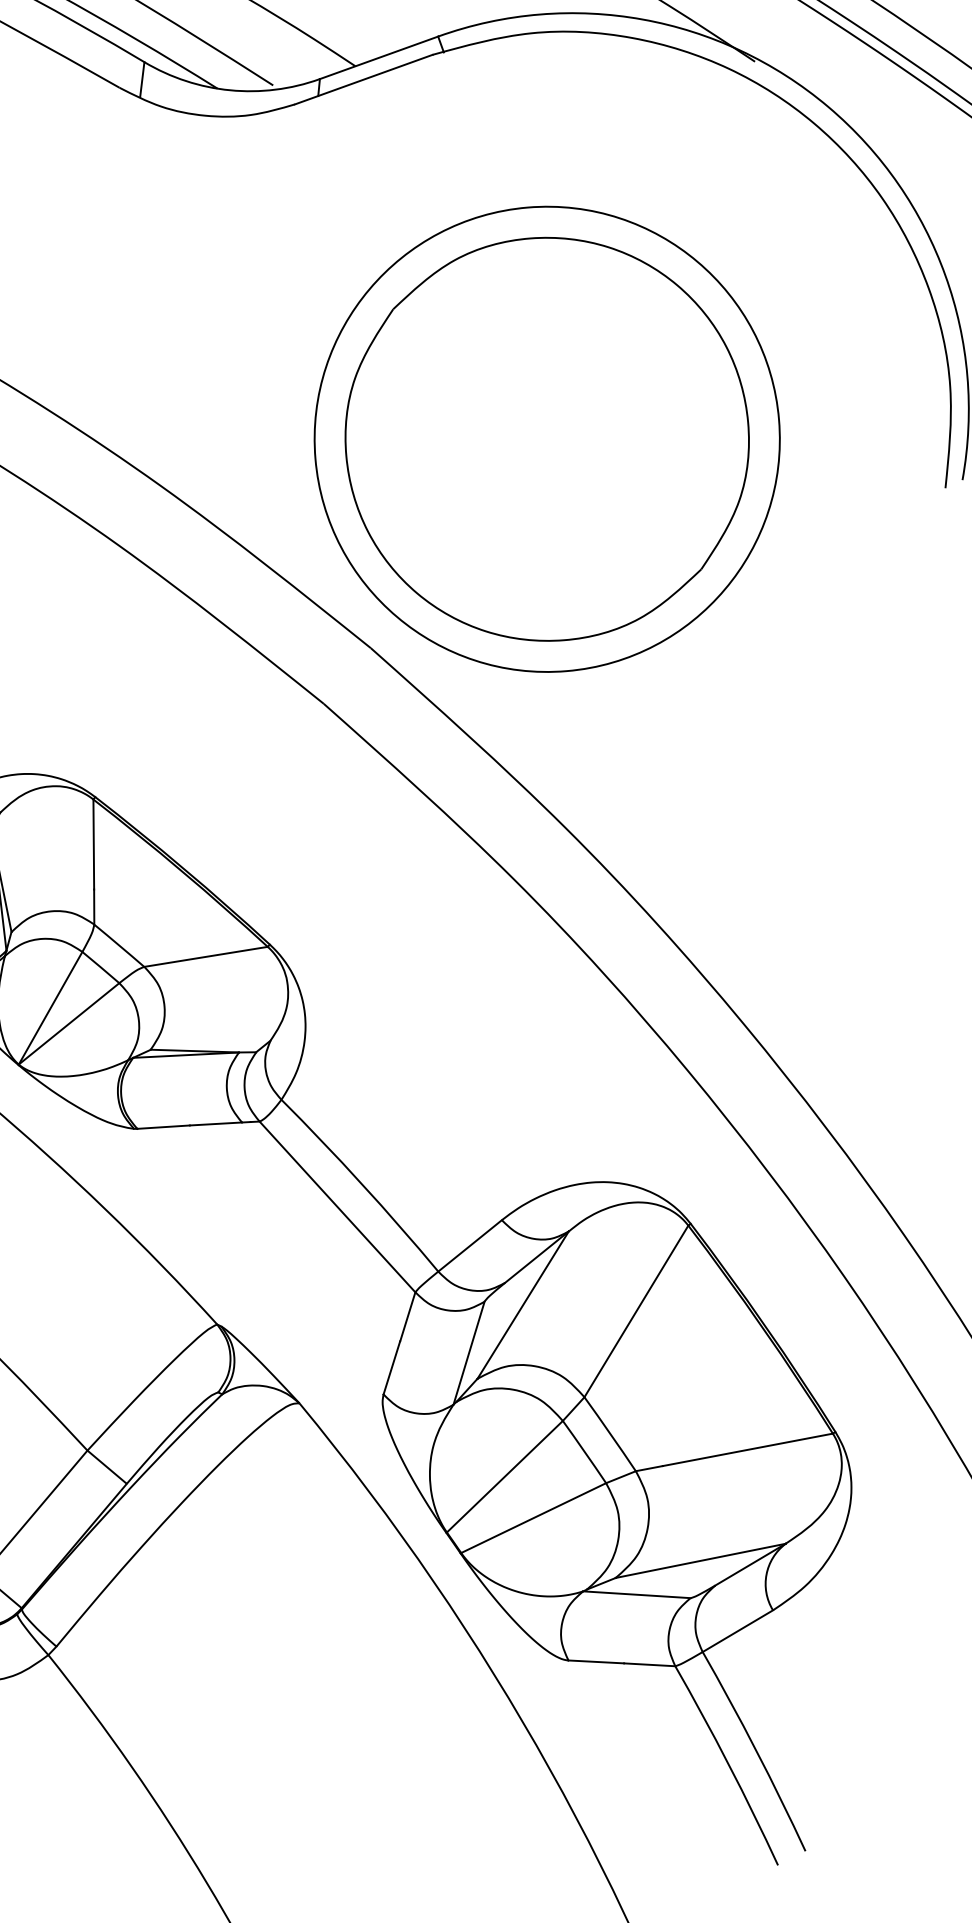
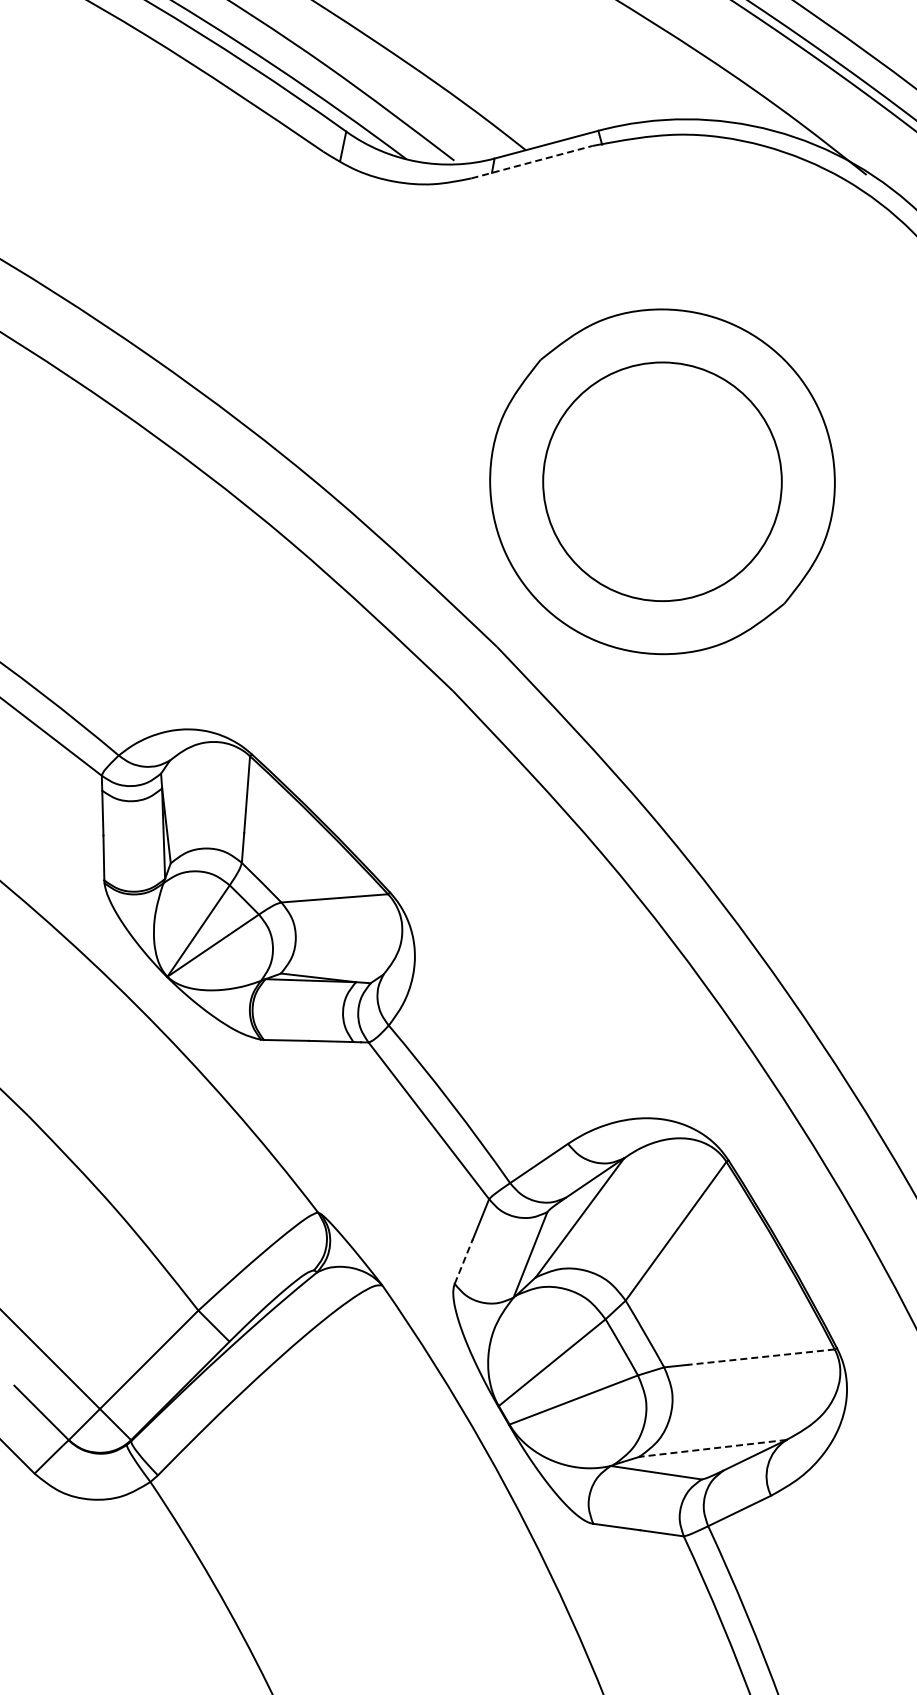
line: (363, 80) -> (531, 162), solid -> dashed
circle: (547, 438) -> (662, 481), size x0.6
line: (391, 1367) -> (463, 1261), solid -> dashed
line: (747, 1450) -> (760, 1357), solid -> dashed
line: (700, 1561) -> (712, 1448), solid -> dashed

